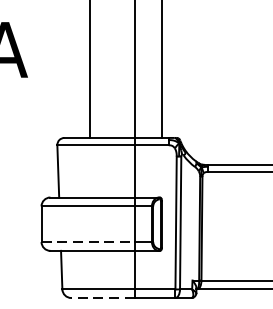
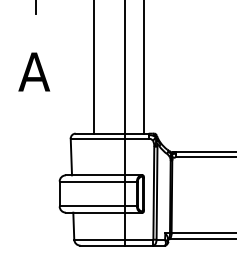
line: (88, 242) -> (92, 206), dashed -> solid
line: (102, 297) -> (102, 245), dashed -> solid

